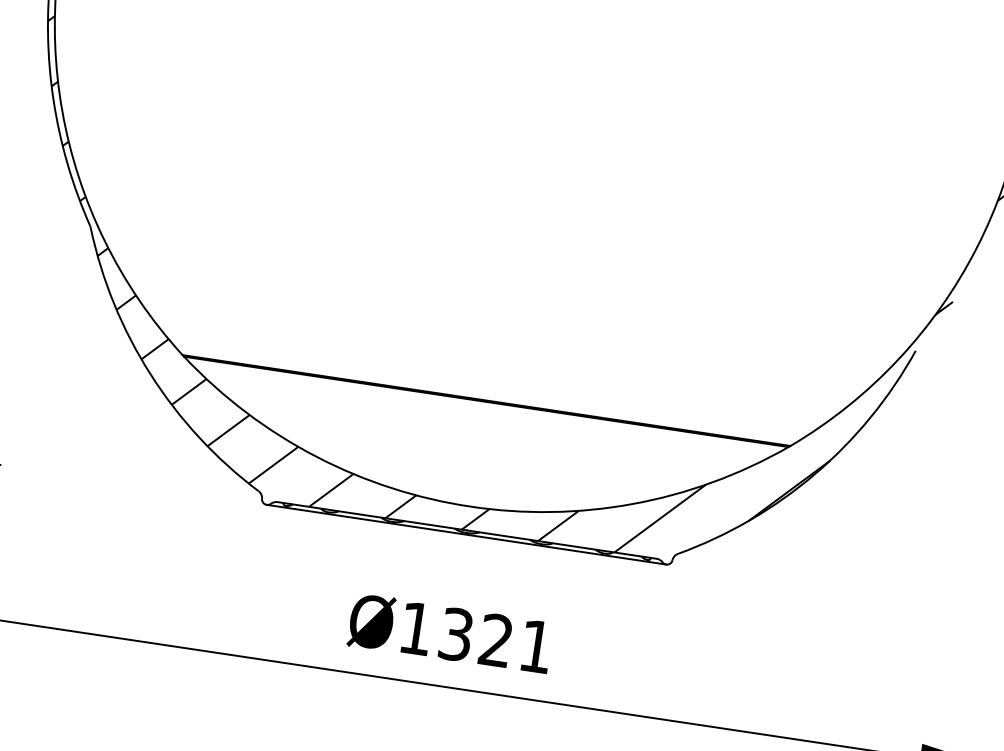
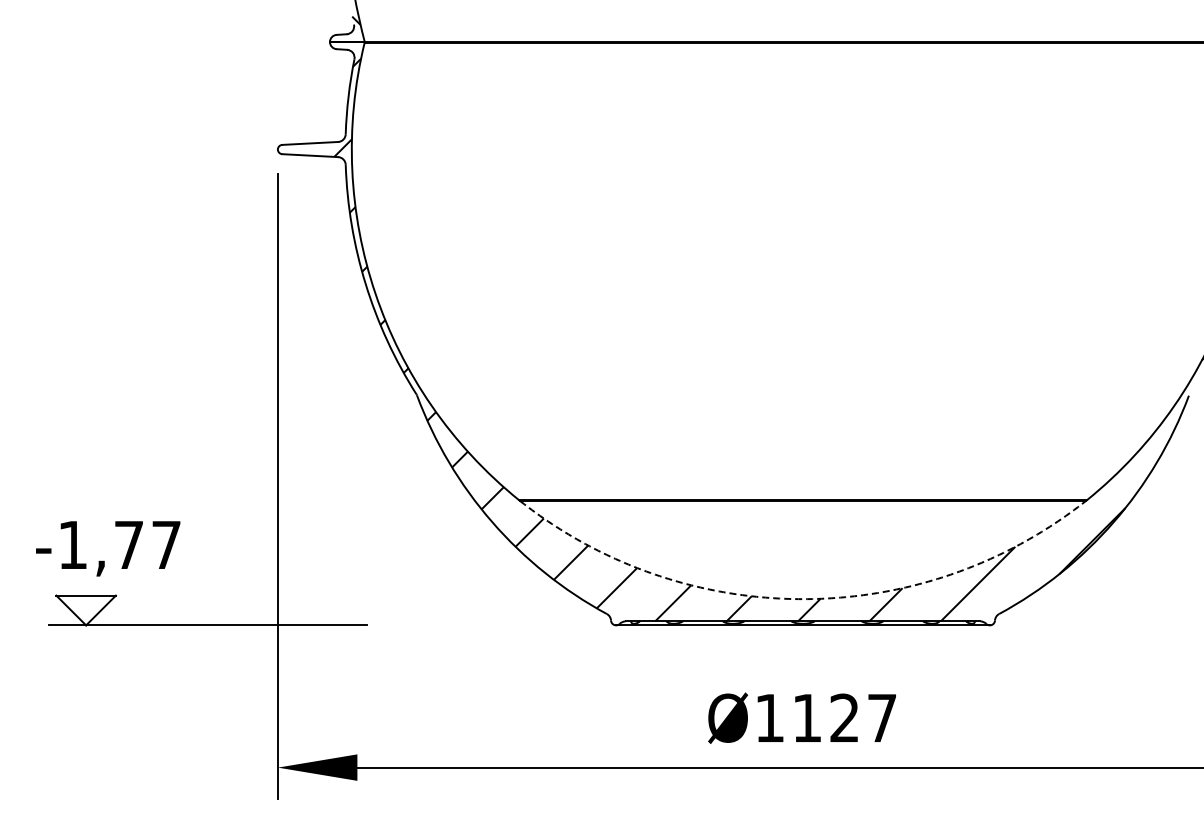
arc: (471, 507) -> (803, 599), solid -> dashed
text: (496, 639) -> (844, 717), Ø1321 -> Ø1127

